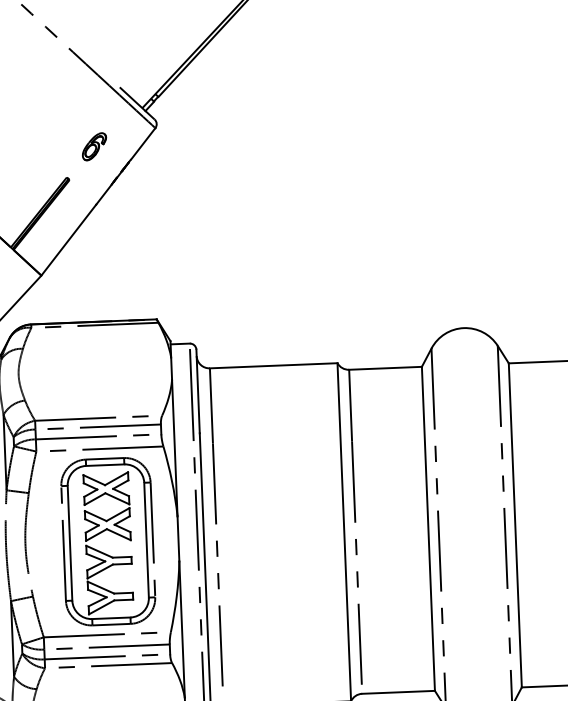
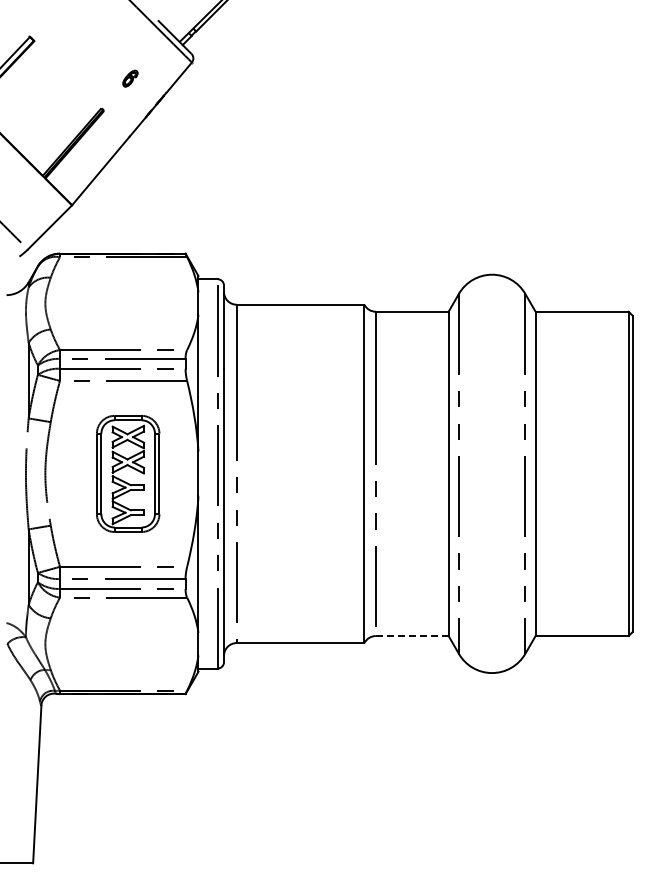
part: (94, 146) -> (130, 78), size x0.6
part: (107, 541) -> (127, 473), size x0.7
line: (398, 692) -> (412, 636), solid -> dashed

